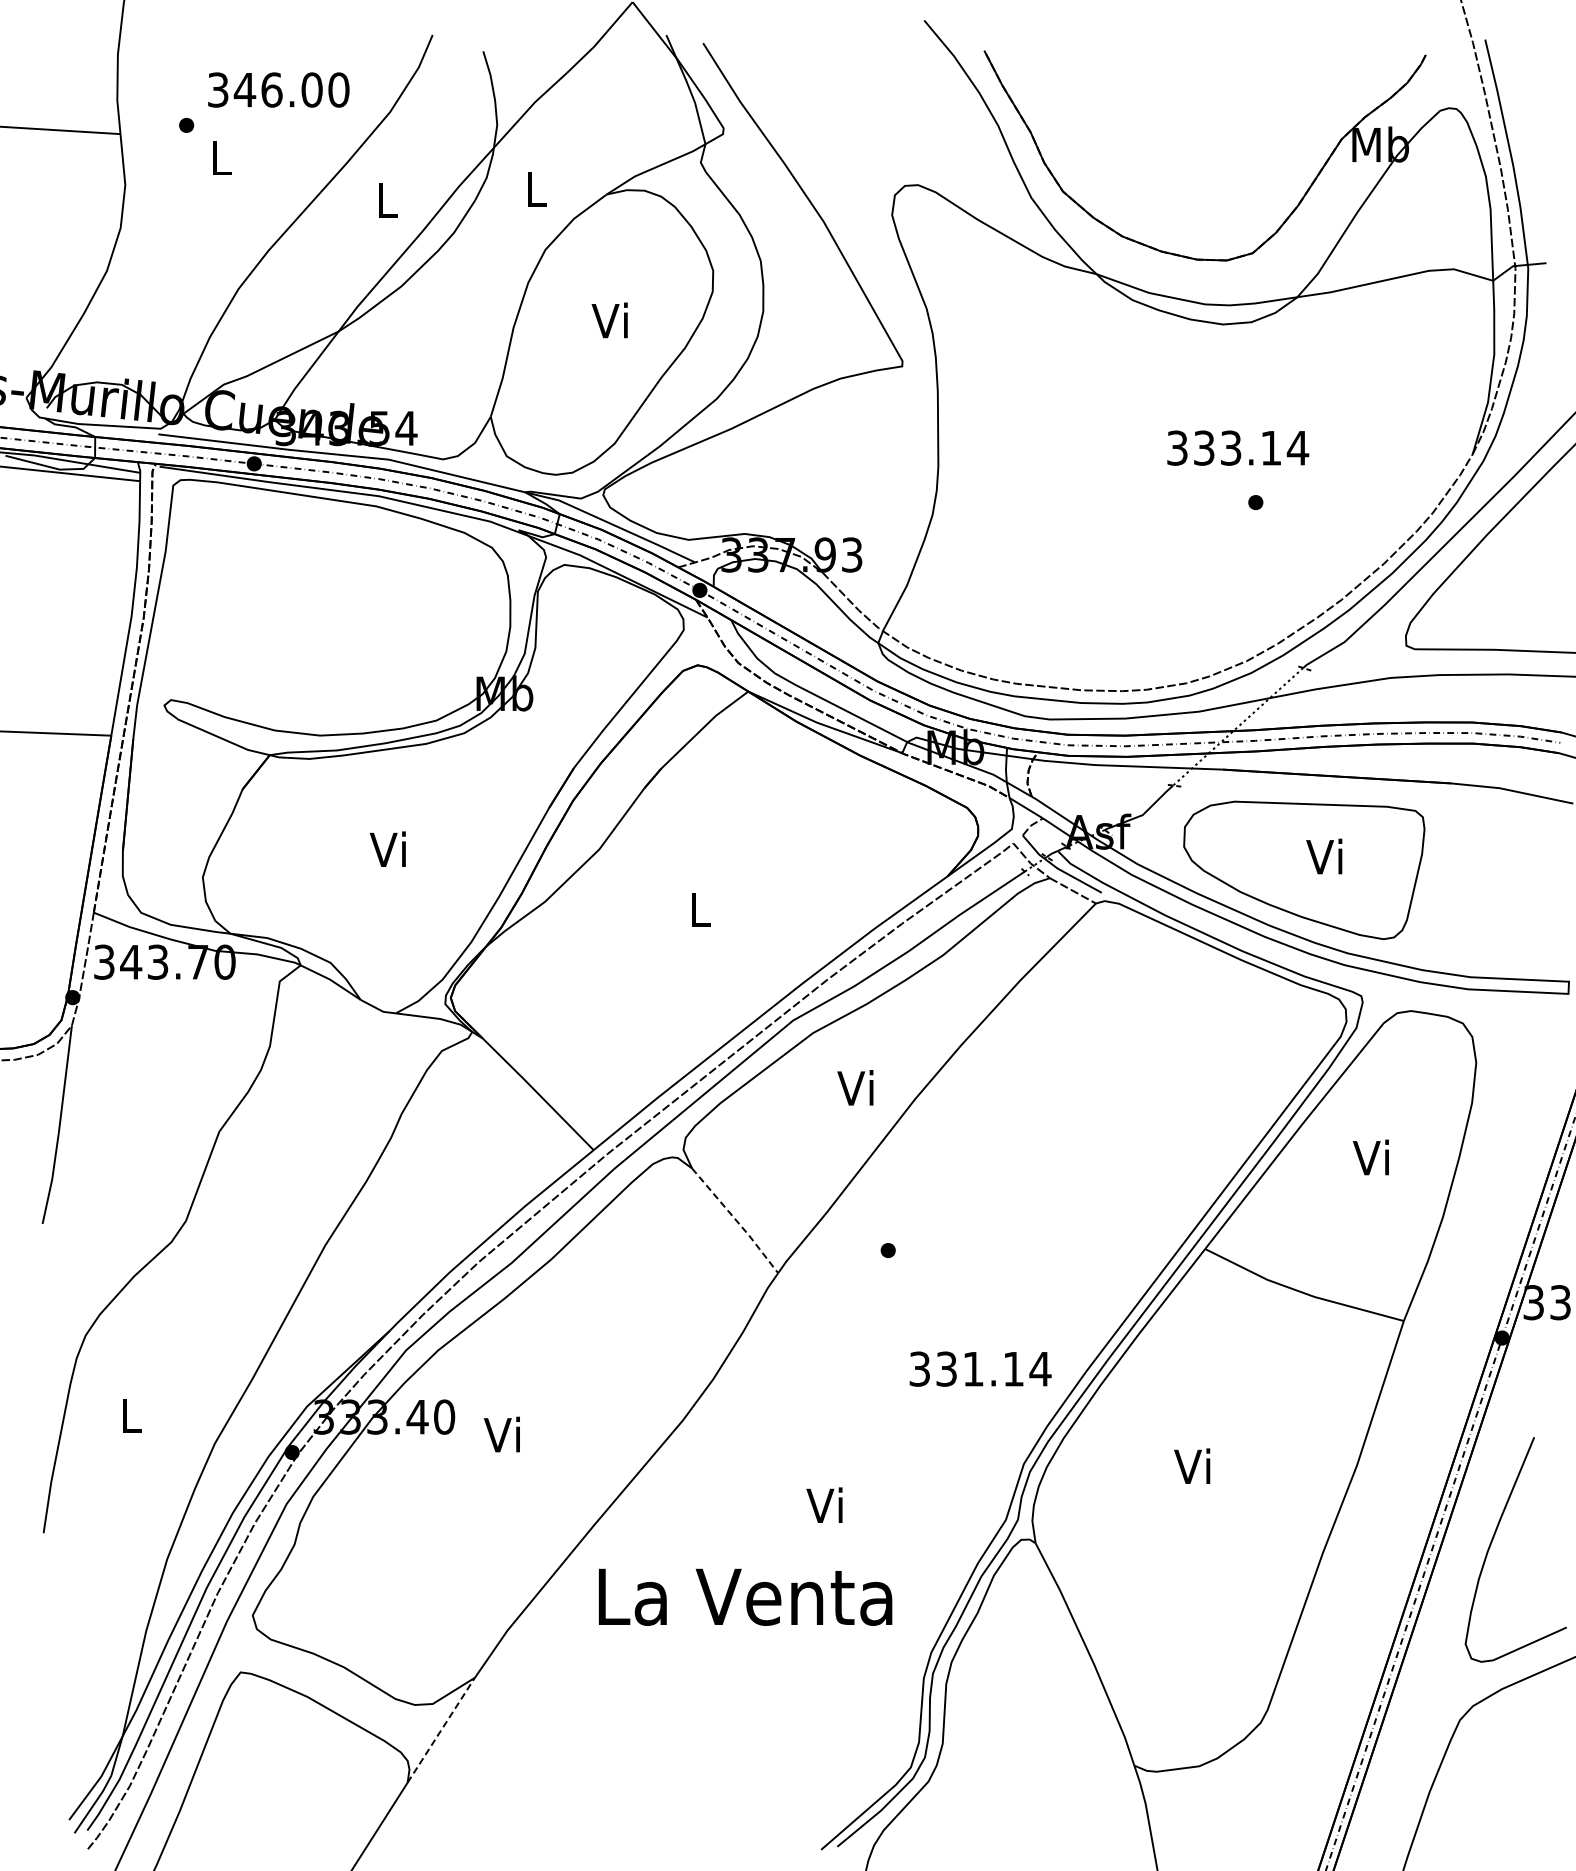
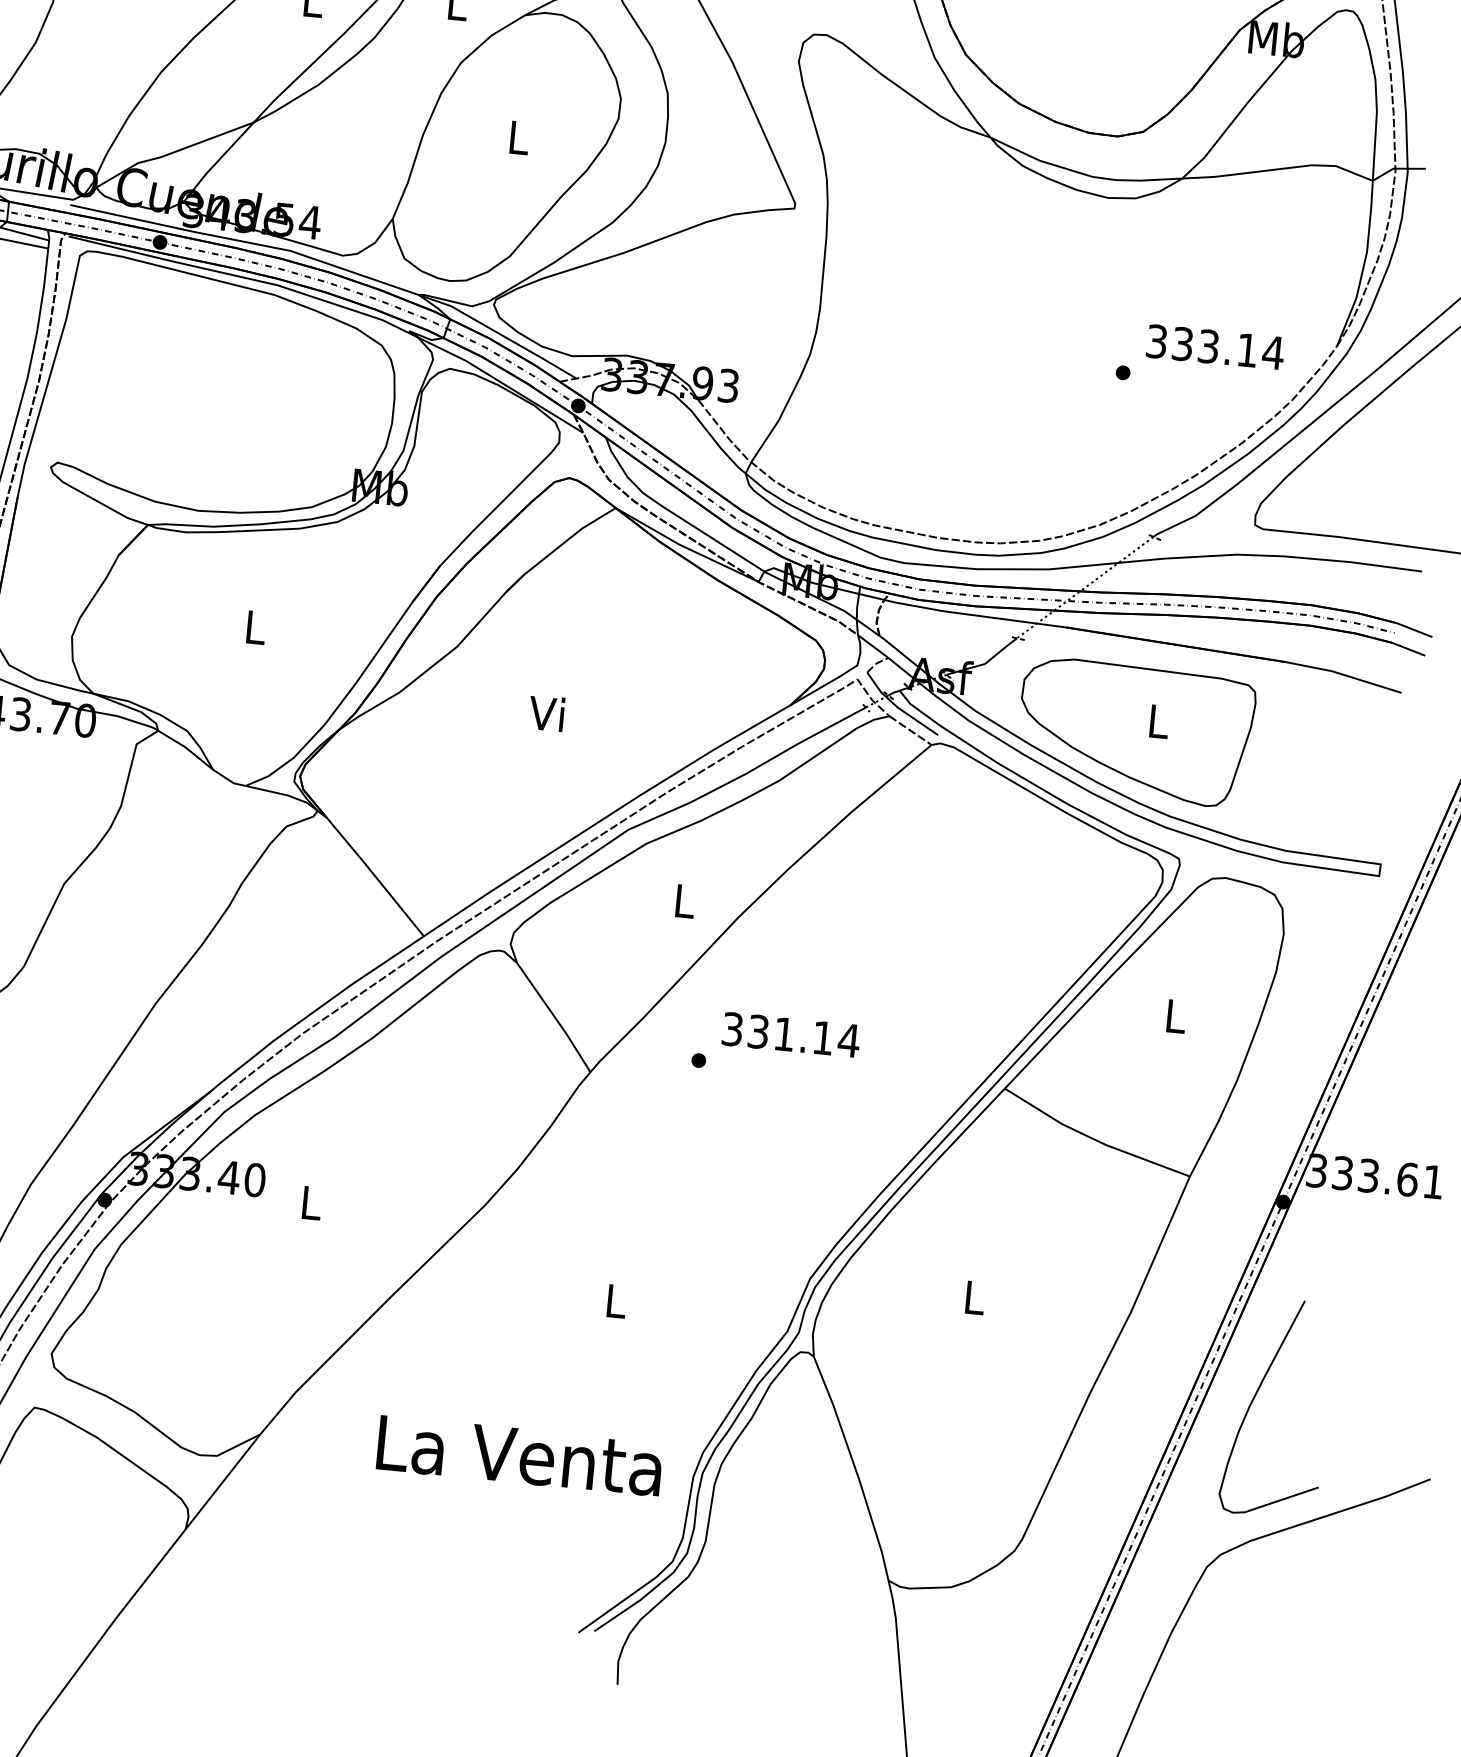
text: (609, 320) -> (516, 137), Vi -> L
text: (1238, 447) -> (1215, 346), moved
text: (387, 848) -> (252, 626), Vi -> L
text: (1324, 856) -> (1156, 720), Vi -> L
text: (697, 908) -> (546, 712), L -> Vi
text: (855, 1087) -> (682, 900), Vi -> L
text: (1370, 1157) -> (1172, 1015), Vi -> L
line: (736, 1220) -> (555, 1017), dashed -> solid
text: (980, 1368) -> (791, 1034), moved
text: (501, 1434) -> (308, 1202), Vi -> L
text: (1192, 1465) -> (972, 1296), Vi -> L
text: (824, 1504) -> (613, 1299), Vi -> L
text: (745, 1596) -> (519, 1455), moved
line: (441, 1729) -> (223, 1481), dashed -> solid

